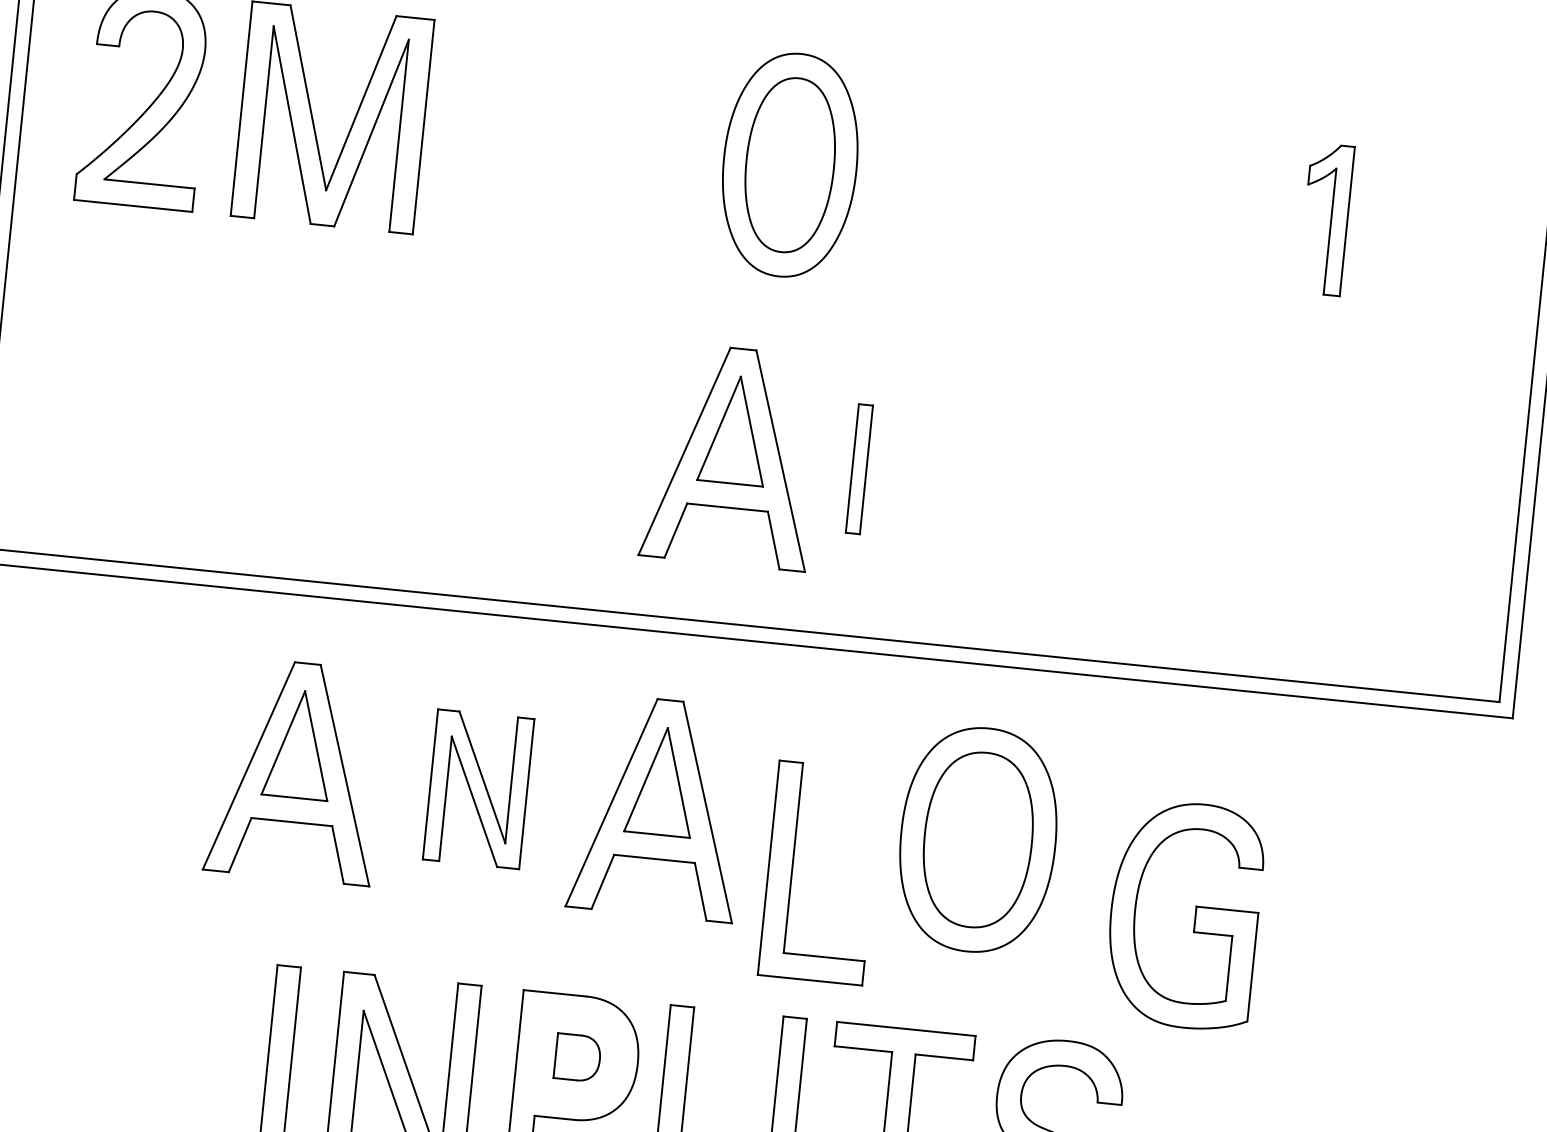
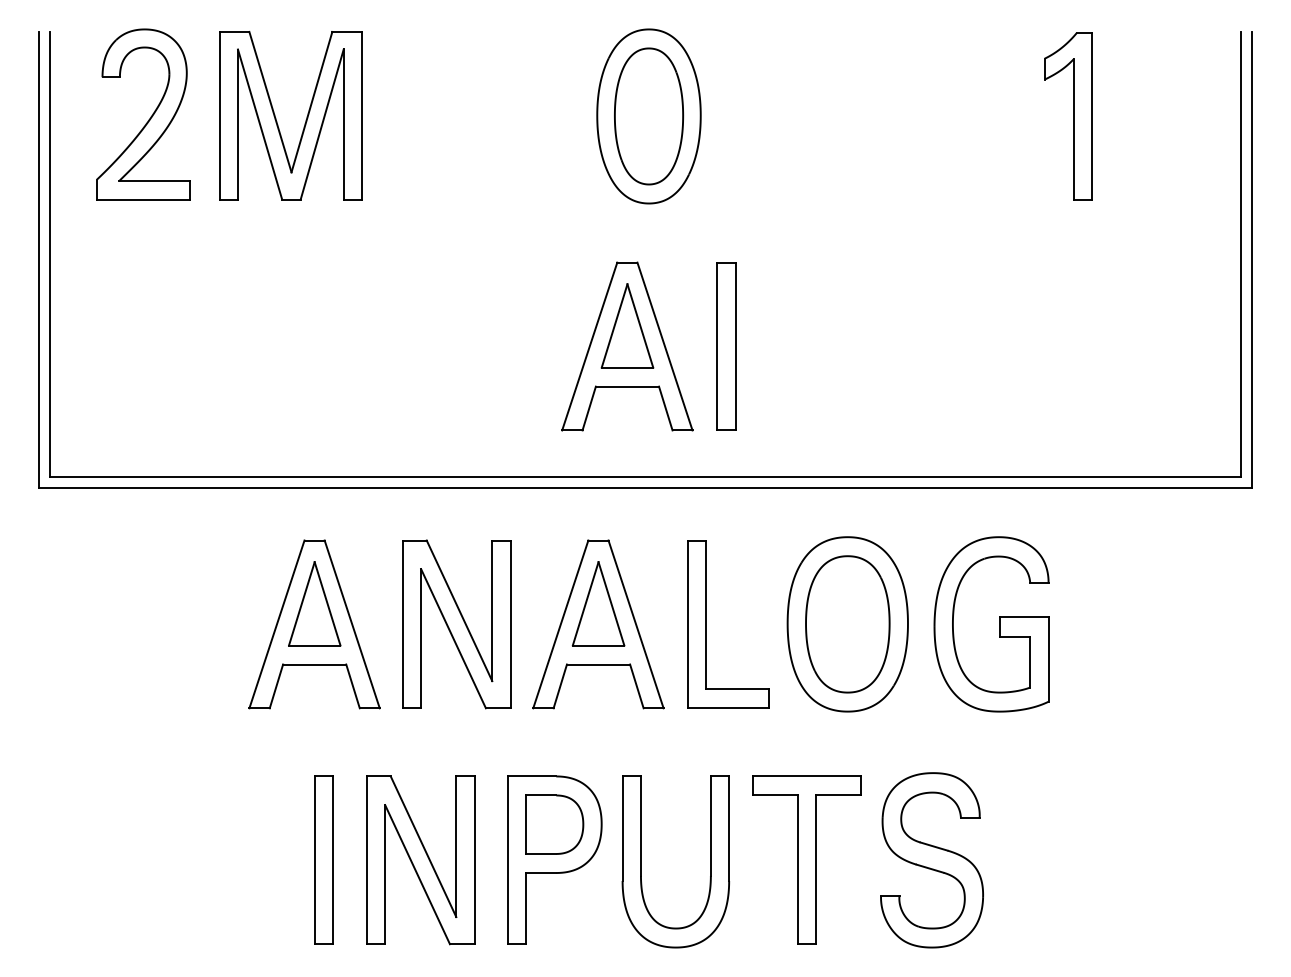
part: (1326, 219) -> (1068, 116), size x1.43
part: (859, 469) -> (726, 346), size x1.67
part: (478, 789) -> (456, 624), size x1.43
part: (792, 870) -> (706, 624), moved
part: (1194, 916) -> (999, 624), moved
part: (577, 1057) -> (554, 824), size x1.67

